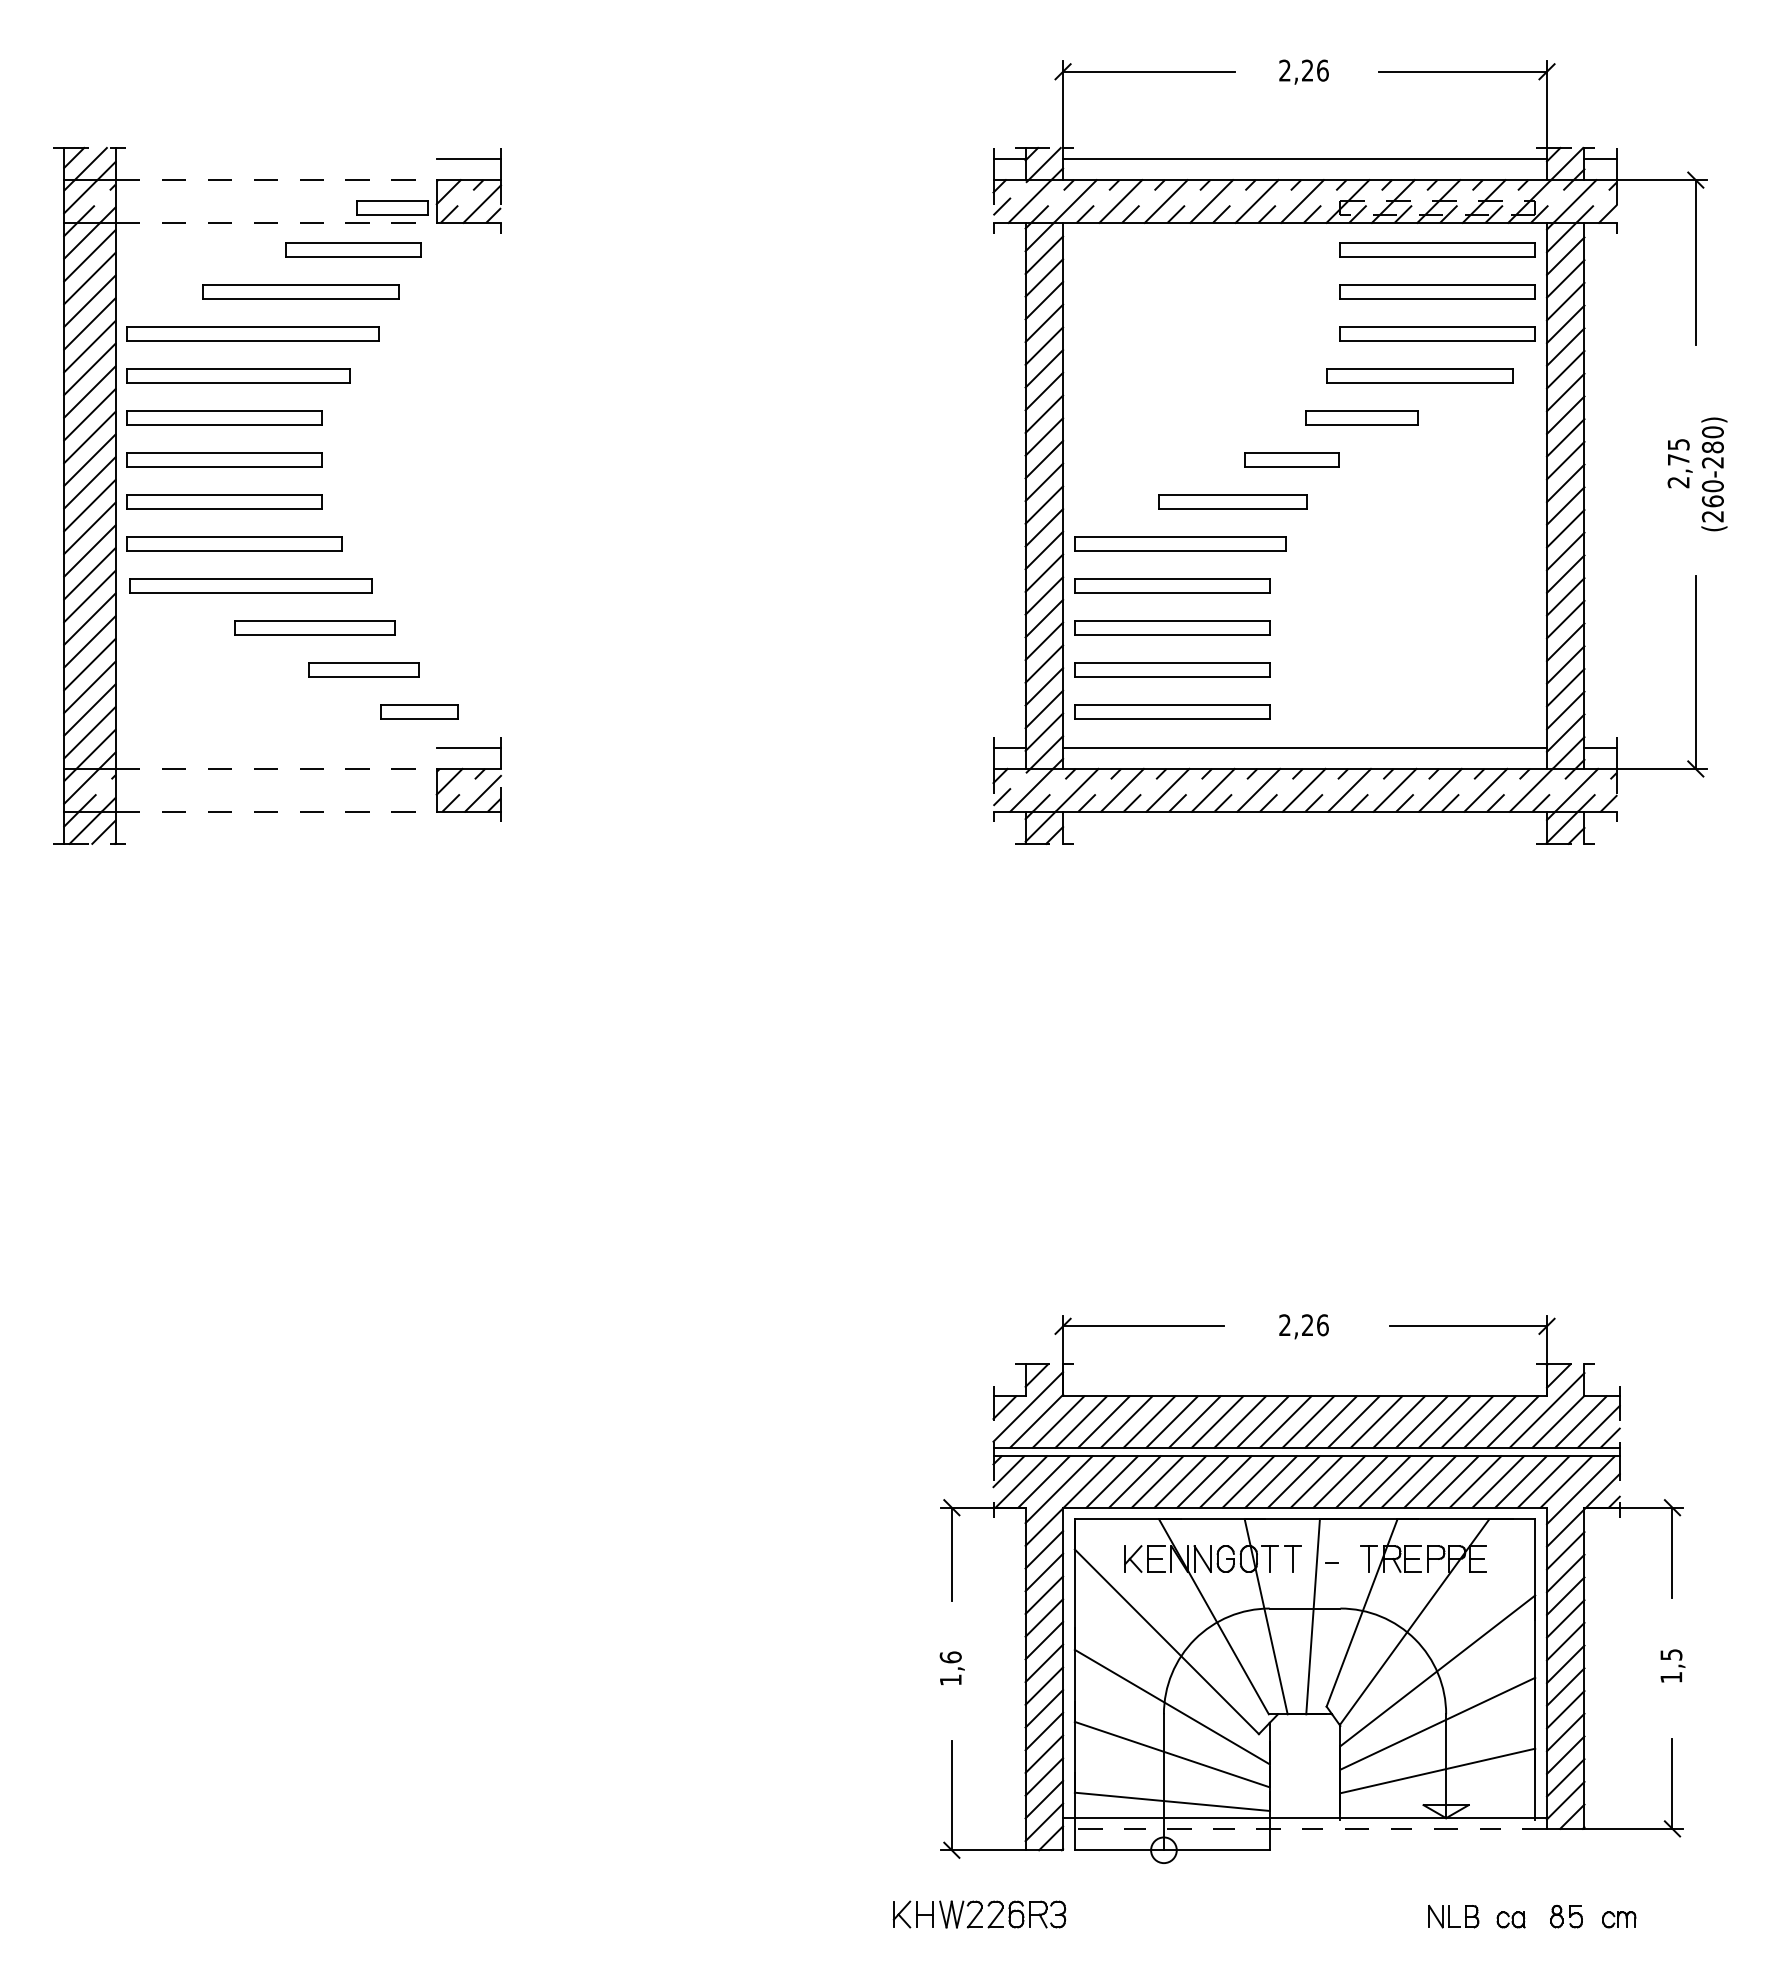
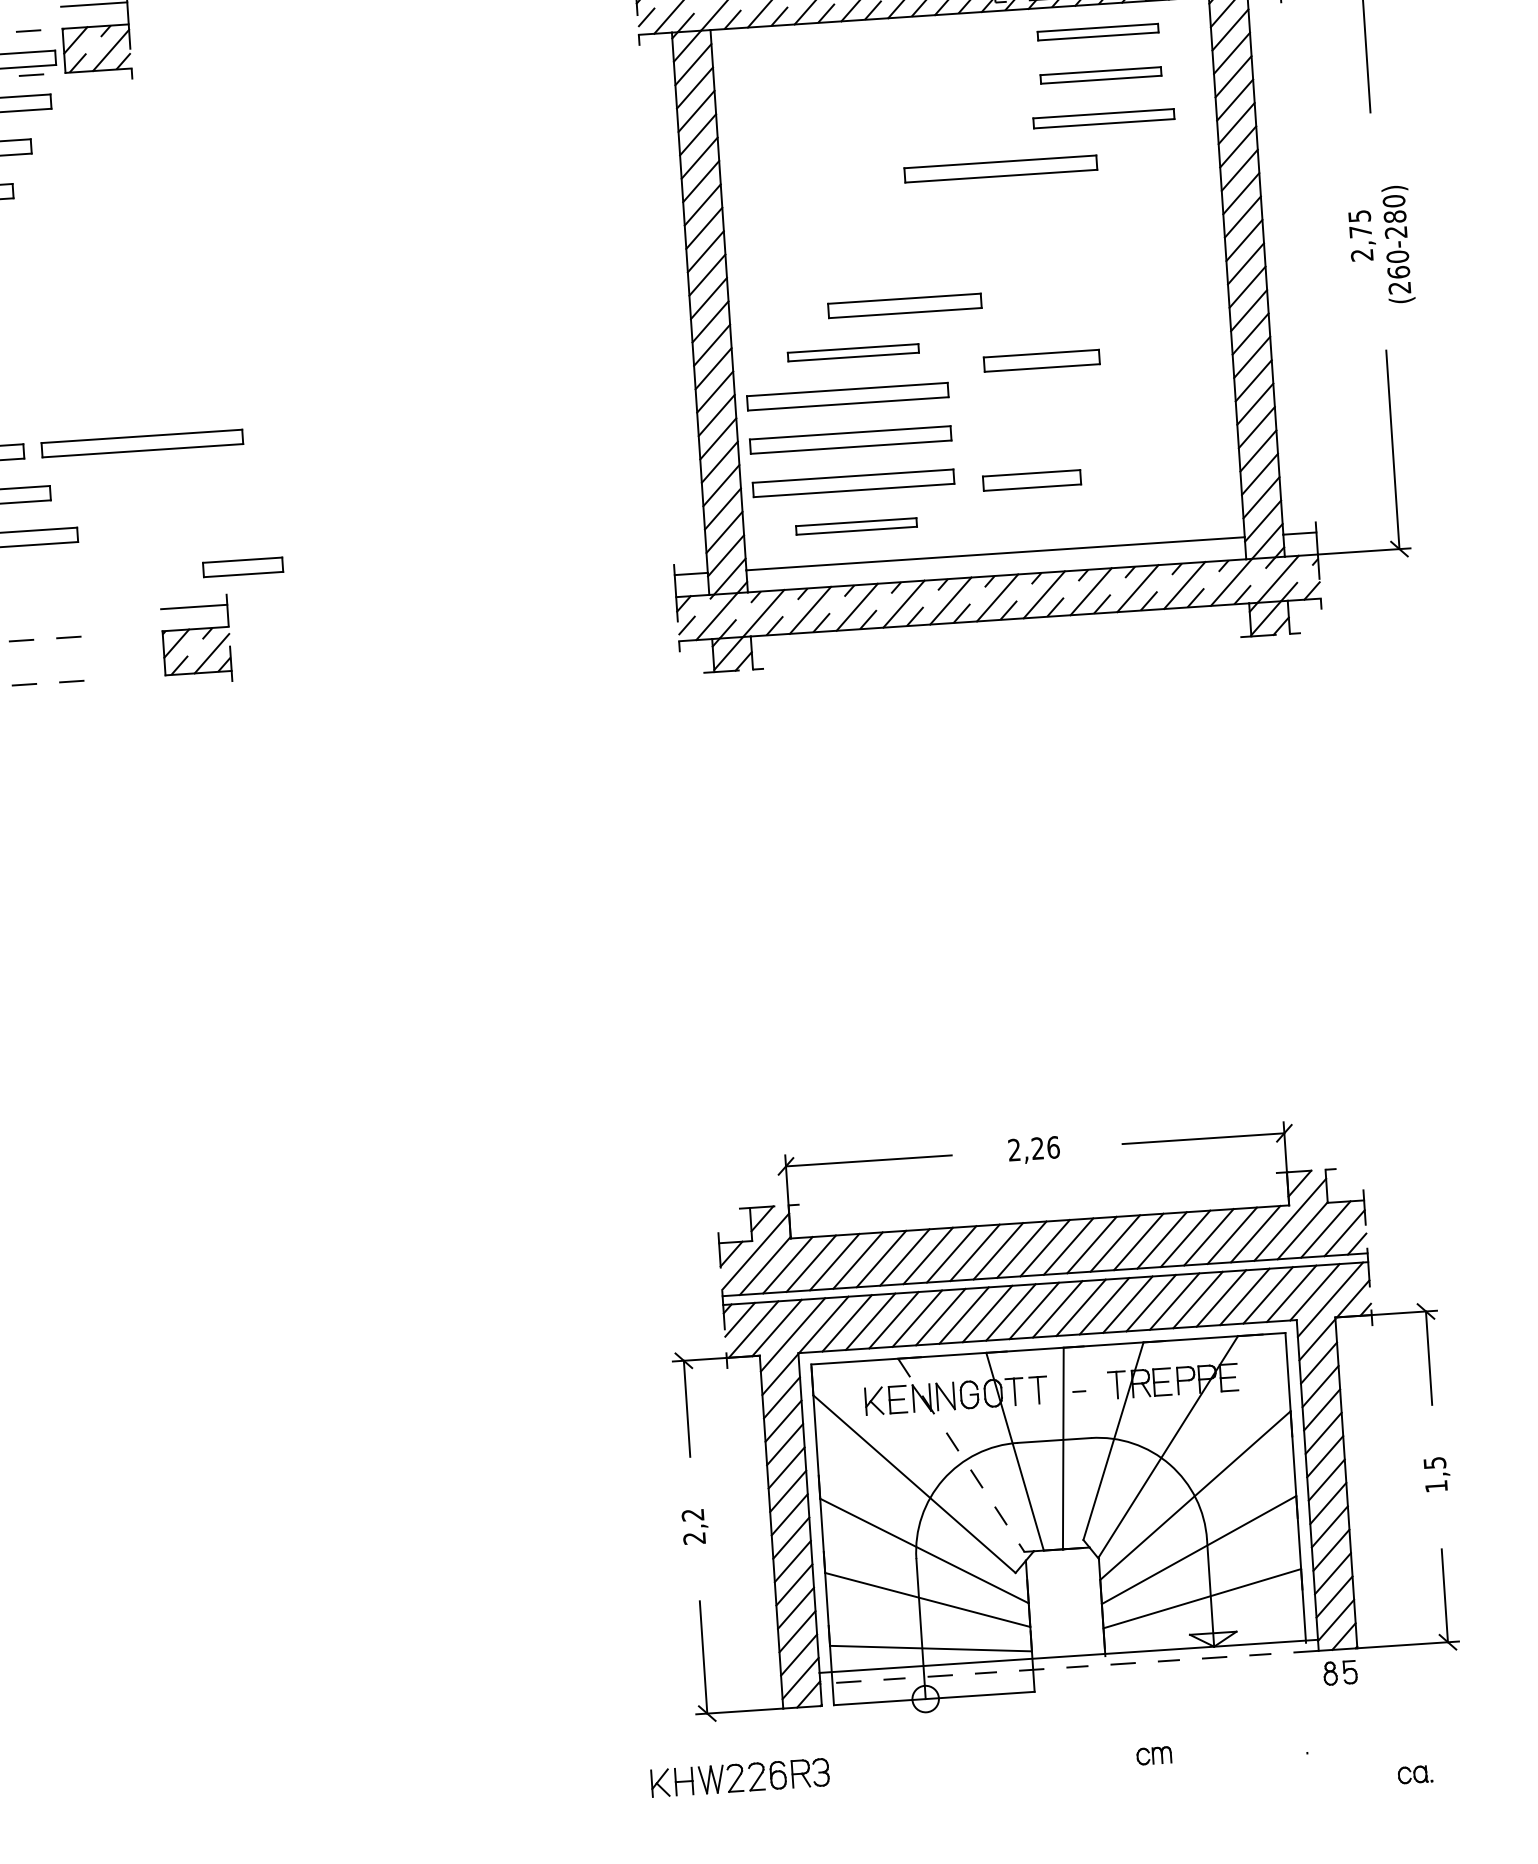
part: (1437, 249) -> (1097, 31), size x0.6
part: (1437, 291) -> (1100, 75), size x0.6
part: (1437, 333) -> (1103, 118), size x0.7
part: (1419, 375) -> (1000, 168), moved
part: (1361, 417) -> (1041, 360), moved
part: (1291, 459) -> (1031, 479), moved
part: (1180, 543) -> (853, 352), size x0.6
part: (487, 585) -> (142, 442), added
part: (419, 711) -> (242, 566), moved
part: (1172, 711) -> (856, 525), size x0.6
part: (474, 778) -> (202, 638), moved
line: (1214, 1616) -> (961, 1454), solid -> dashed
text: (950, 1668) -> (693, 1526), 1,6 -> 2,2
part: (1453, 1916) -> (1228, 1747), removed
part: (1566, 1916) -> (1340, 1672), moved
part: (1510, 1919) -> (1412, 1774), moved
part: (1619, 1919) -> (1154, 1755), moved

